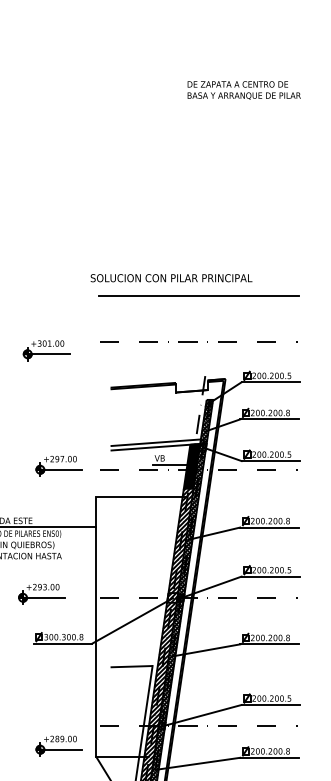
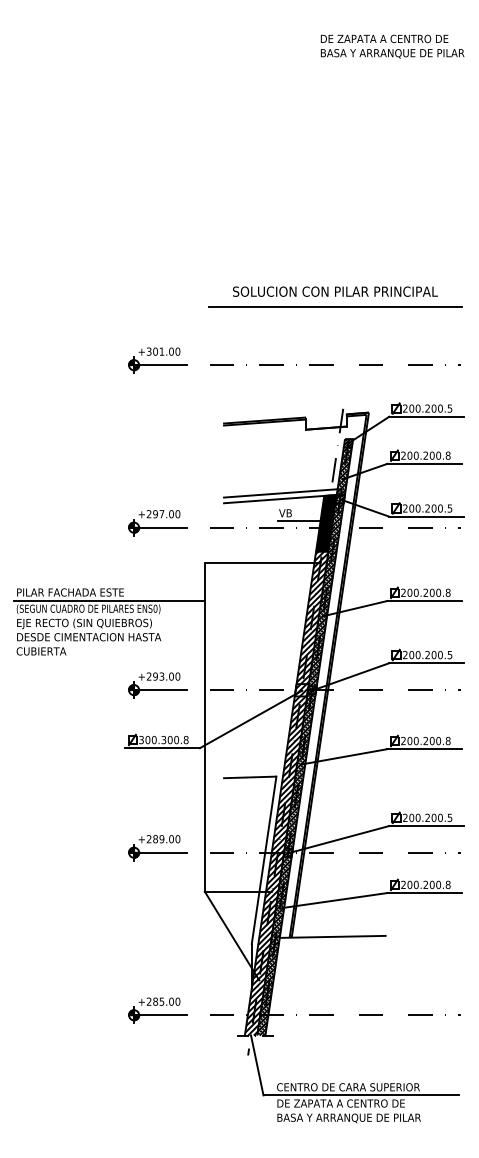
text: (171, 278) -> (335, 291), moved
part: (46, 350) -> (157, 360), moved
part: (41, 594) -> (157, 685), moved
part: (58, 746) -> (157, 848), moved

